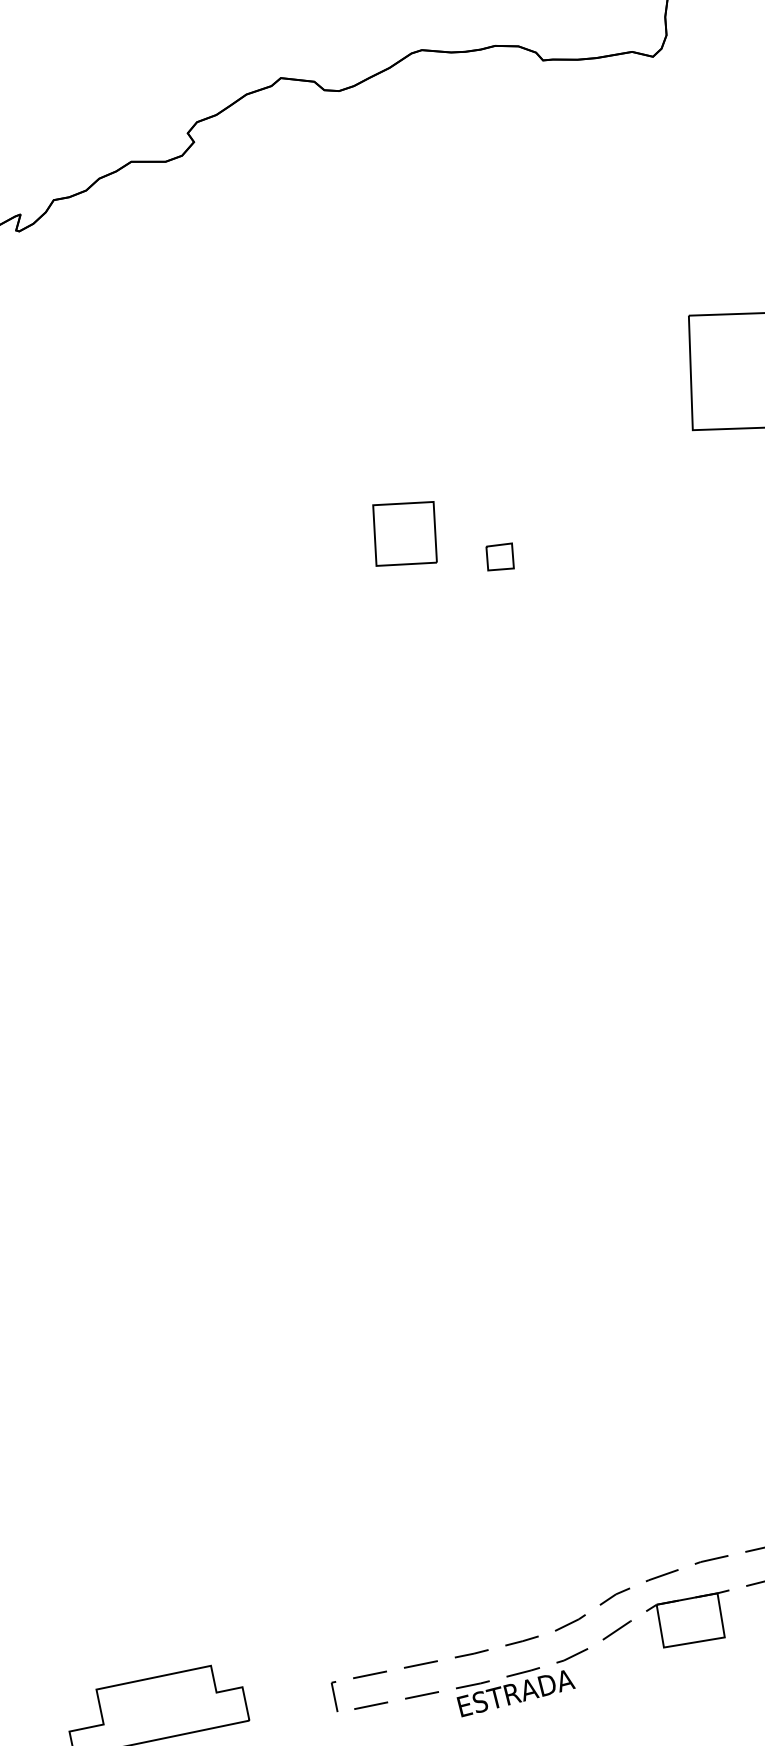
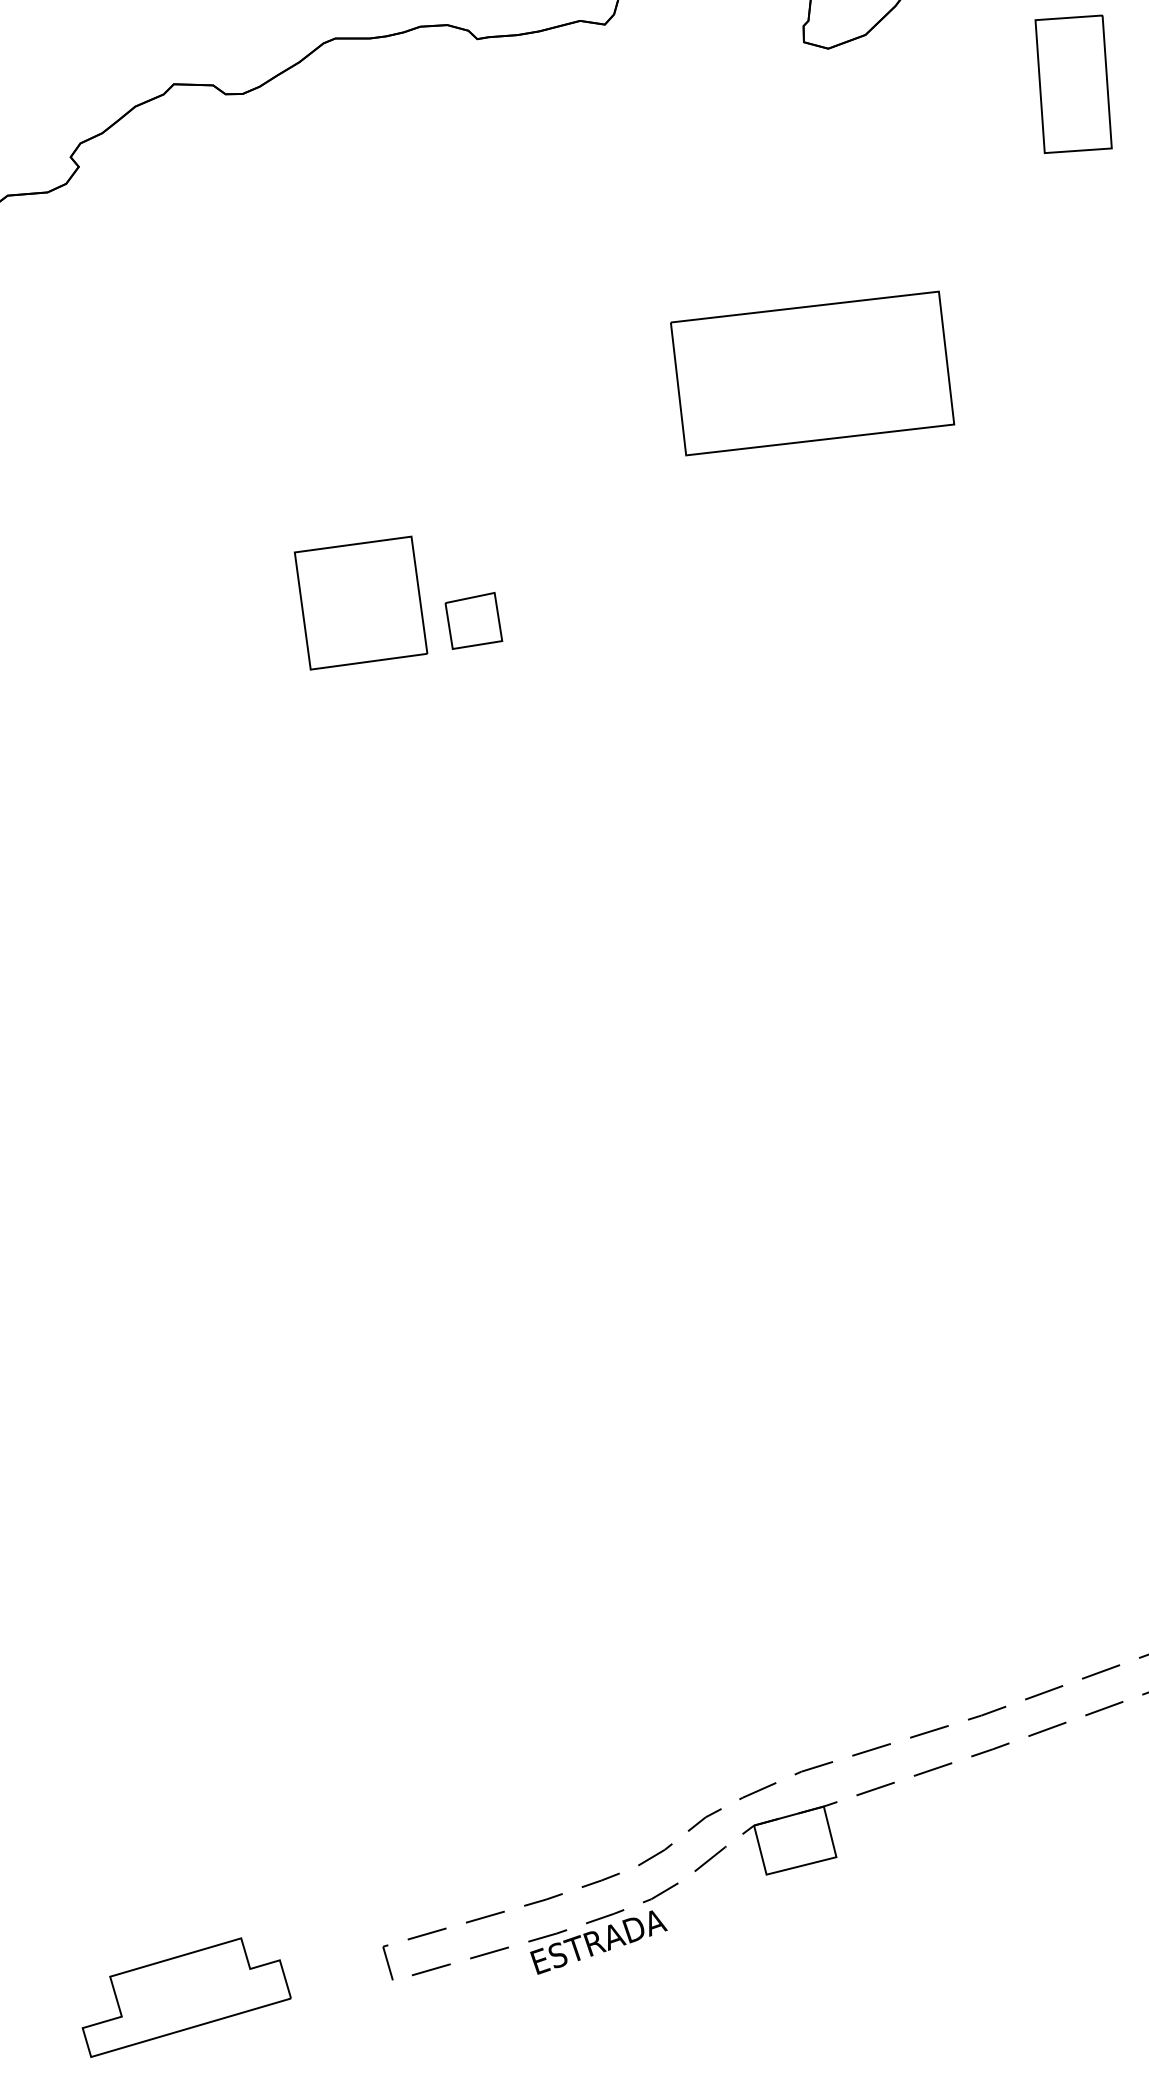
part: (404, 533) -> (360, 602), size x1.67
part: (499, 556) -> (473, 620), size x1.67

